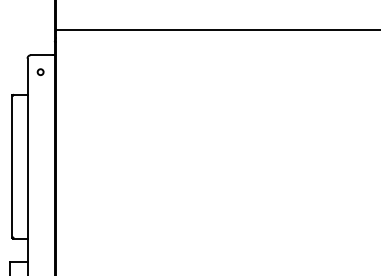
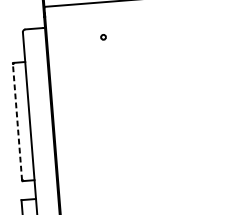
circle: (40, 71) -> (103, 36), moved
line: (12, 166) -> (17, 121), solid -> dashed

